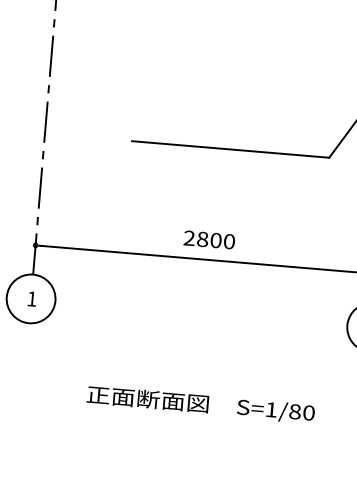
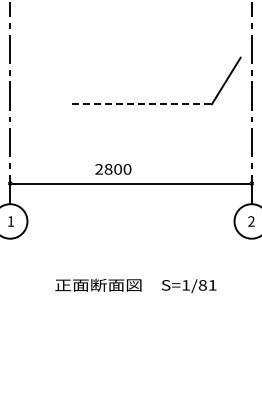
line: (230, 149) -> (141, 104), solid -> dashed
text: (209, 240) -> (113, 169), moved
text: (308, 413) -> (212, 285), S=1/80 -> S=1/81

